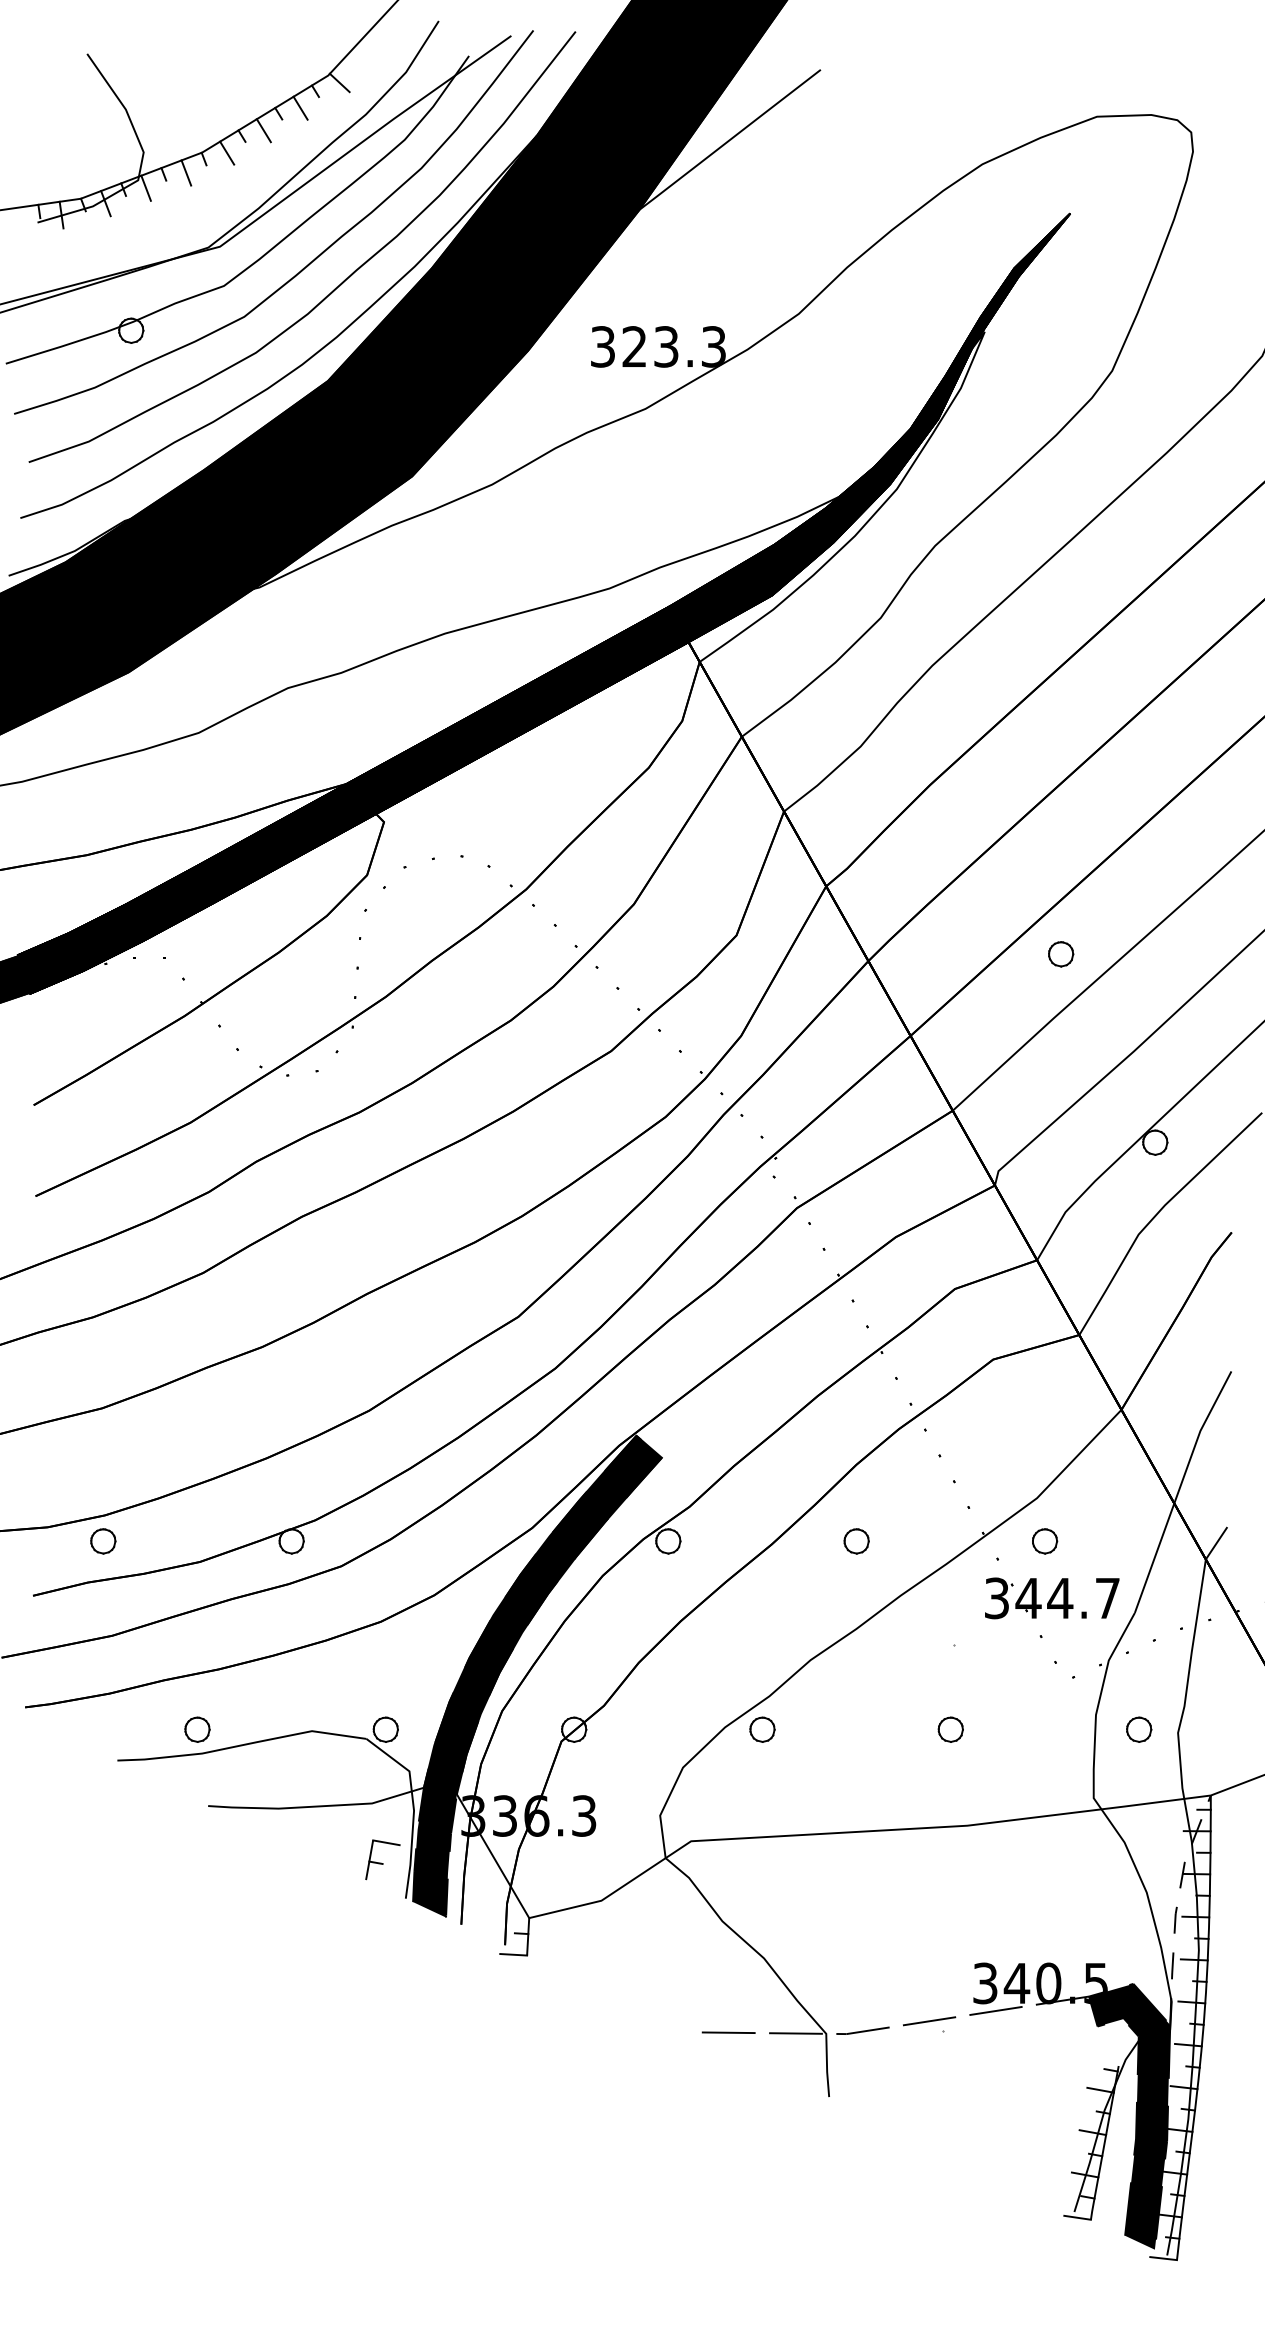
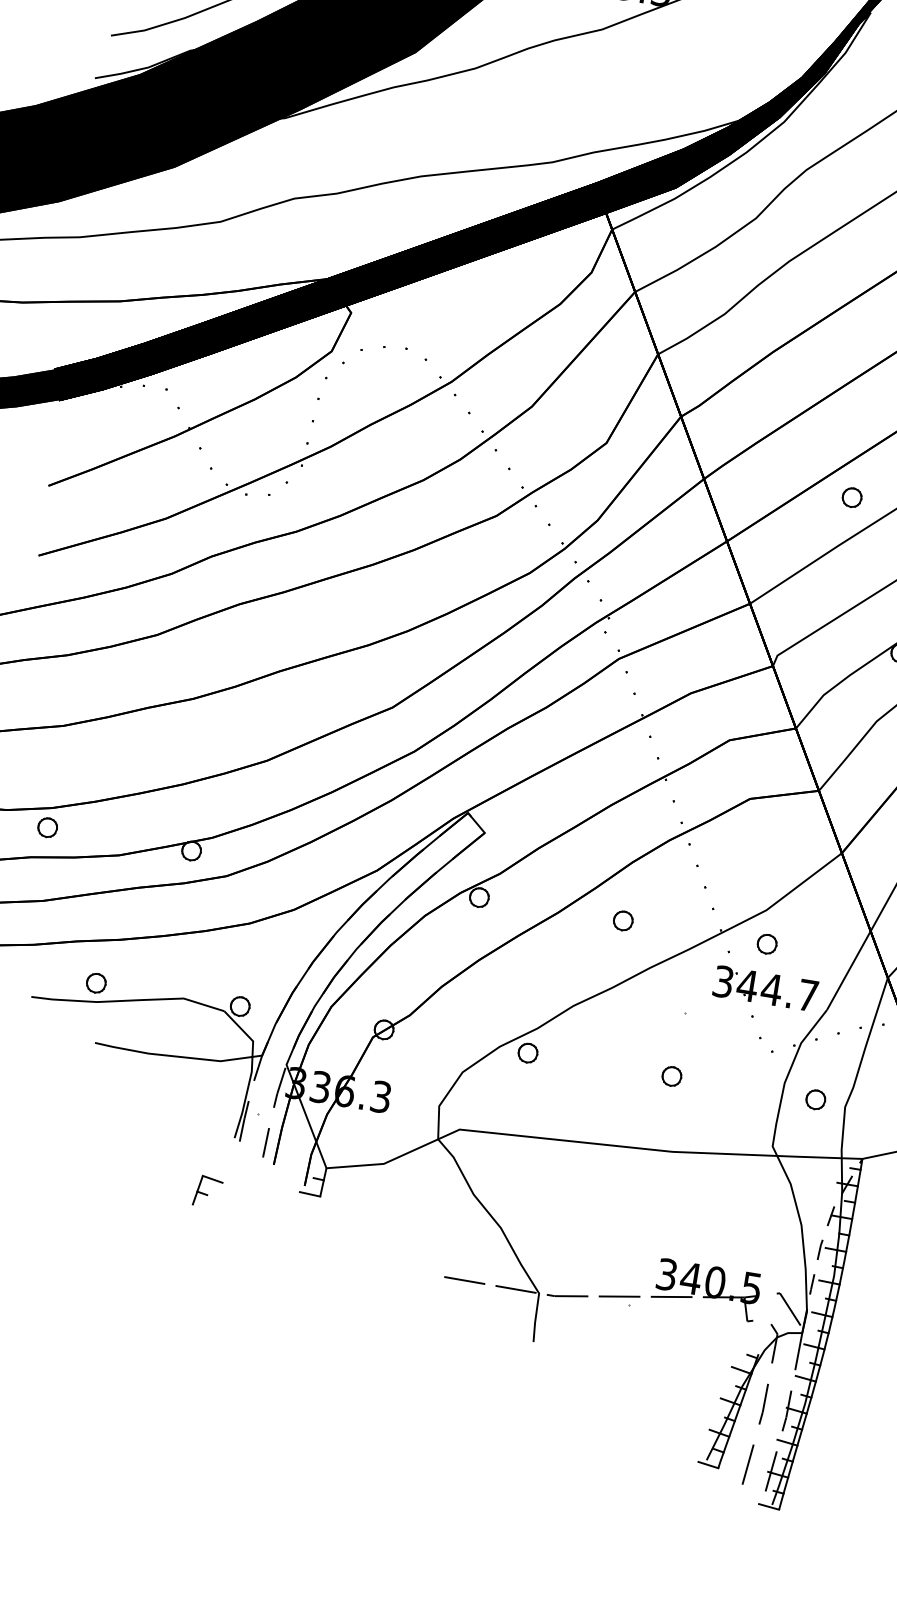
fill: (537, 1676) -> (362, 984), removed
part: (382, 1859) -> (207, 1191), moved
fill: (1129, 2116) -> (760, 1394), removed

